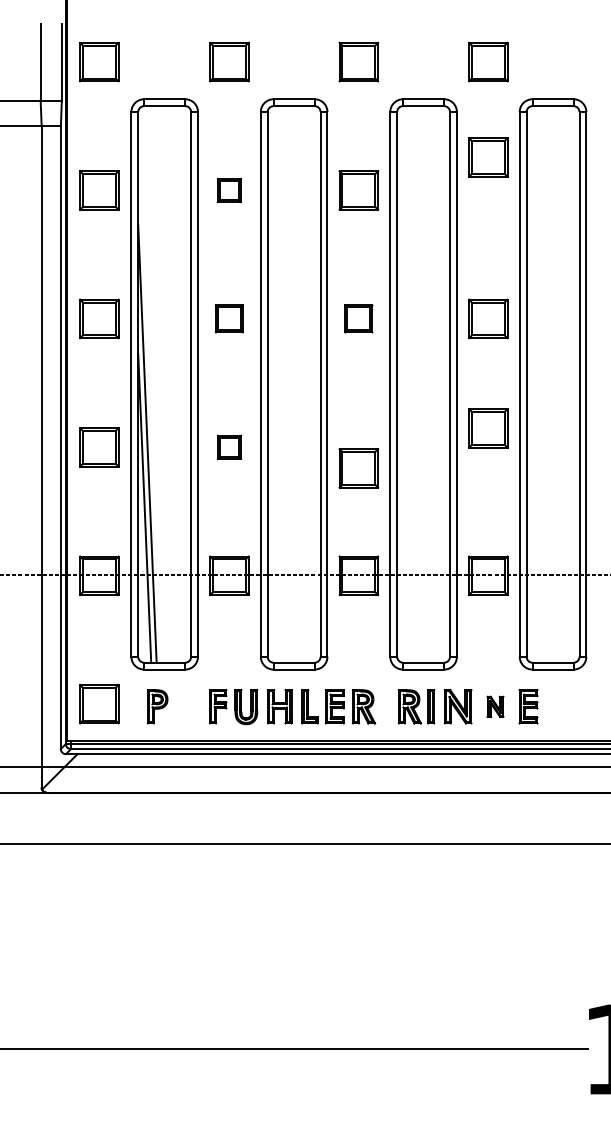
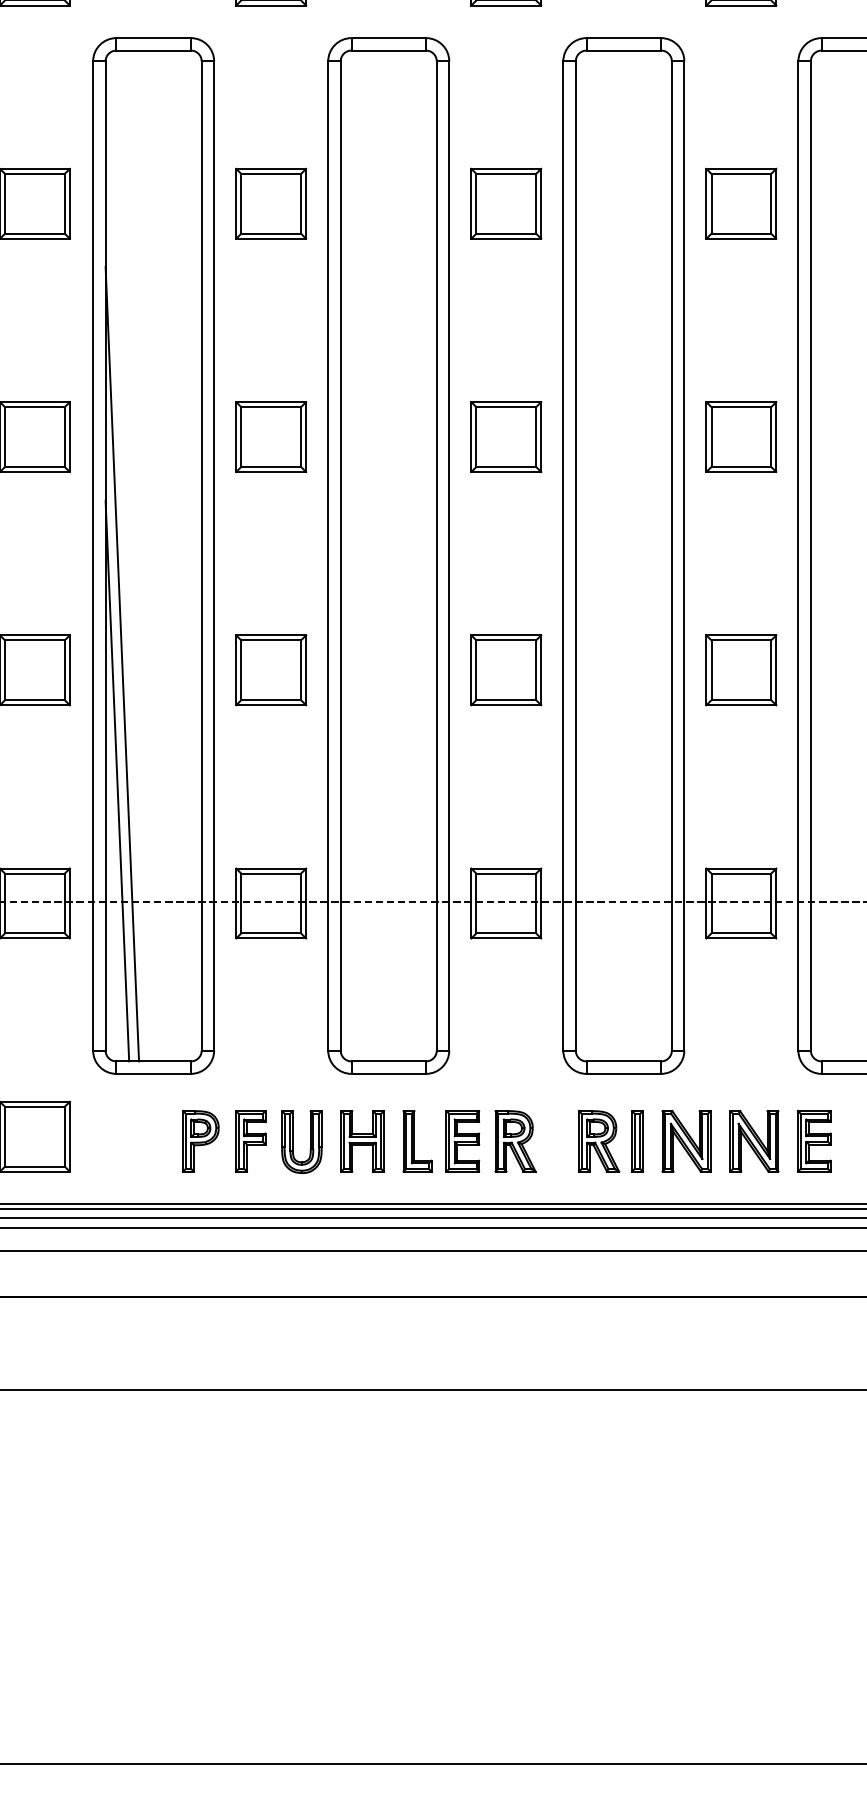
part: (488, 157) -> (741, 203), moved
part: (229, 190) -> (271, 203), size x1.67
part: (229, 318) -> (271, 436), size x1.43
part: (358, 318) -> (505, 436), size x1.43
part: (488, 428) -> (741, 670), moved
part: (229, 447) -> (271, 670), size x1.67
part: (358, 468) -> (505, 670), moved
part: (157, 706) -> (200, 1140), moved
part: (495, 706) -> (754, 1140), size x1.67

